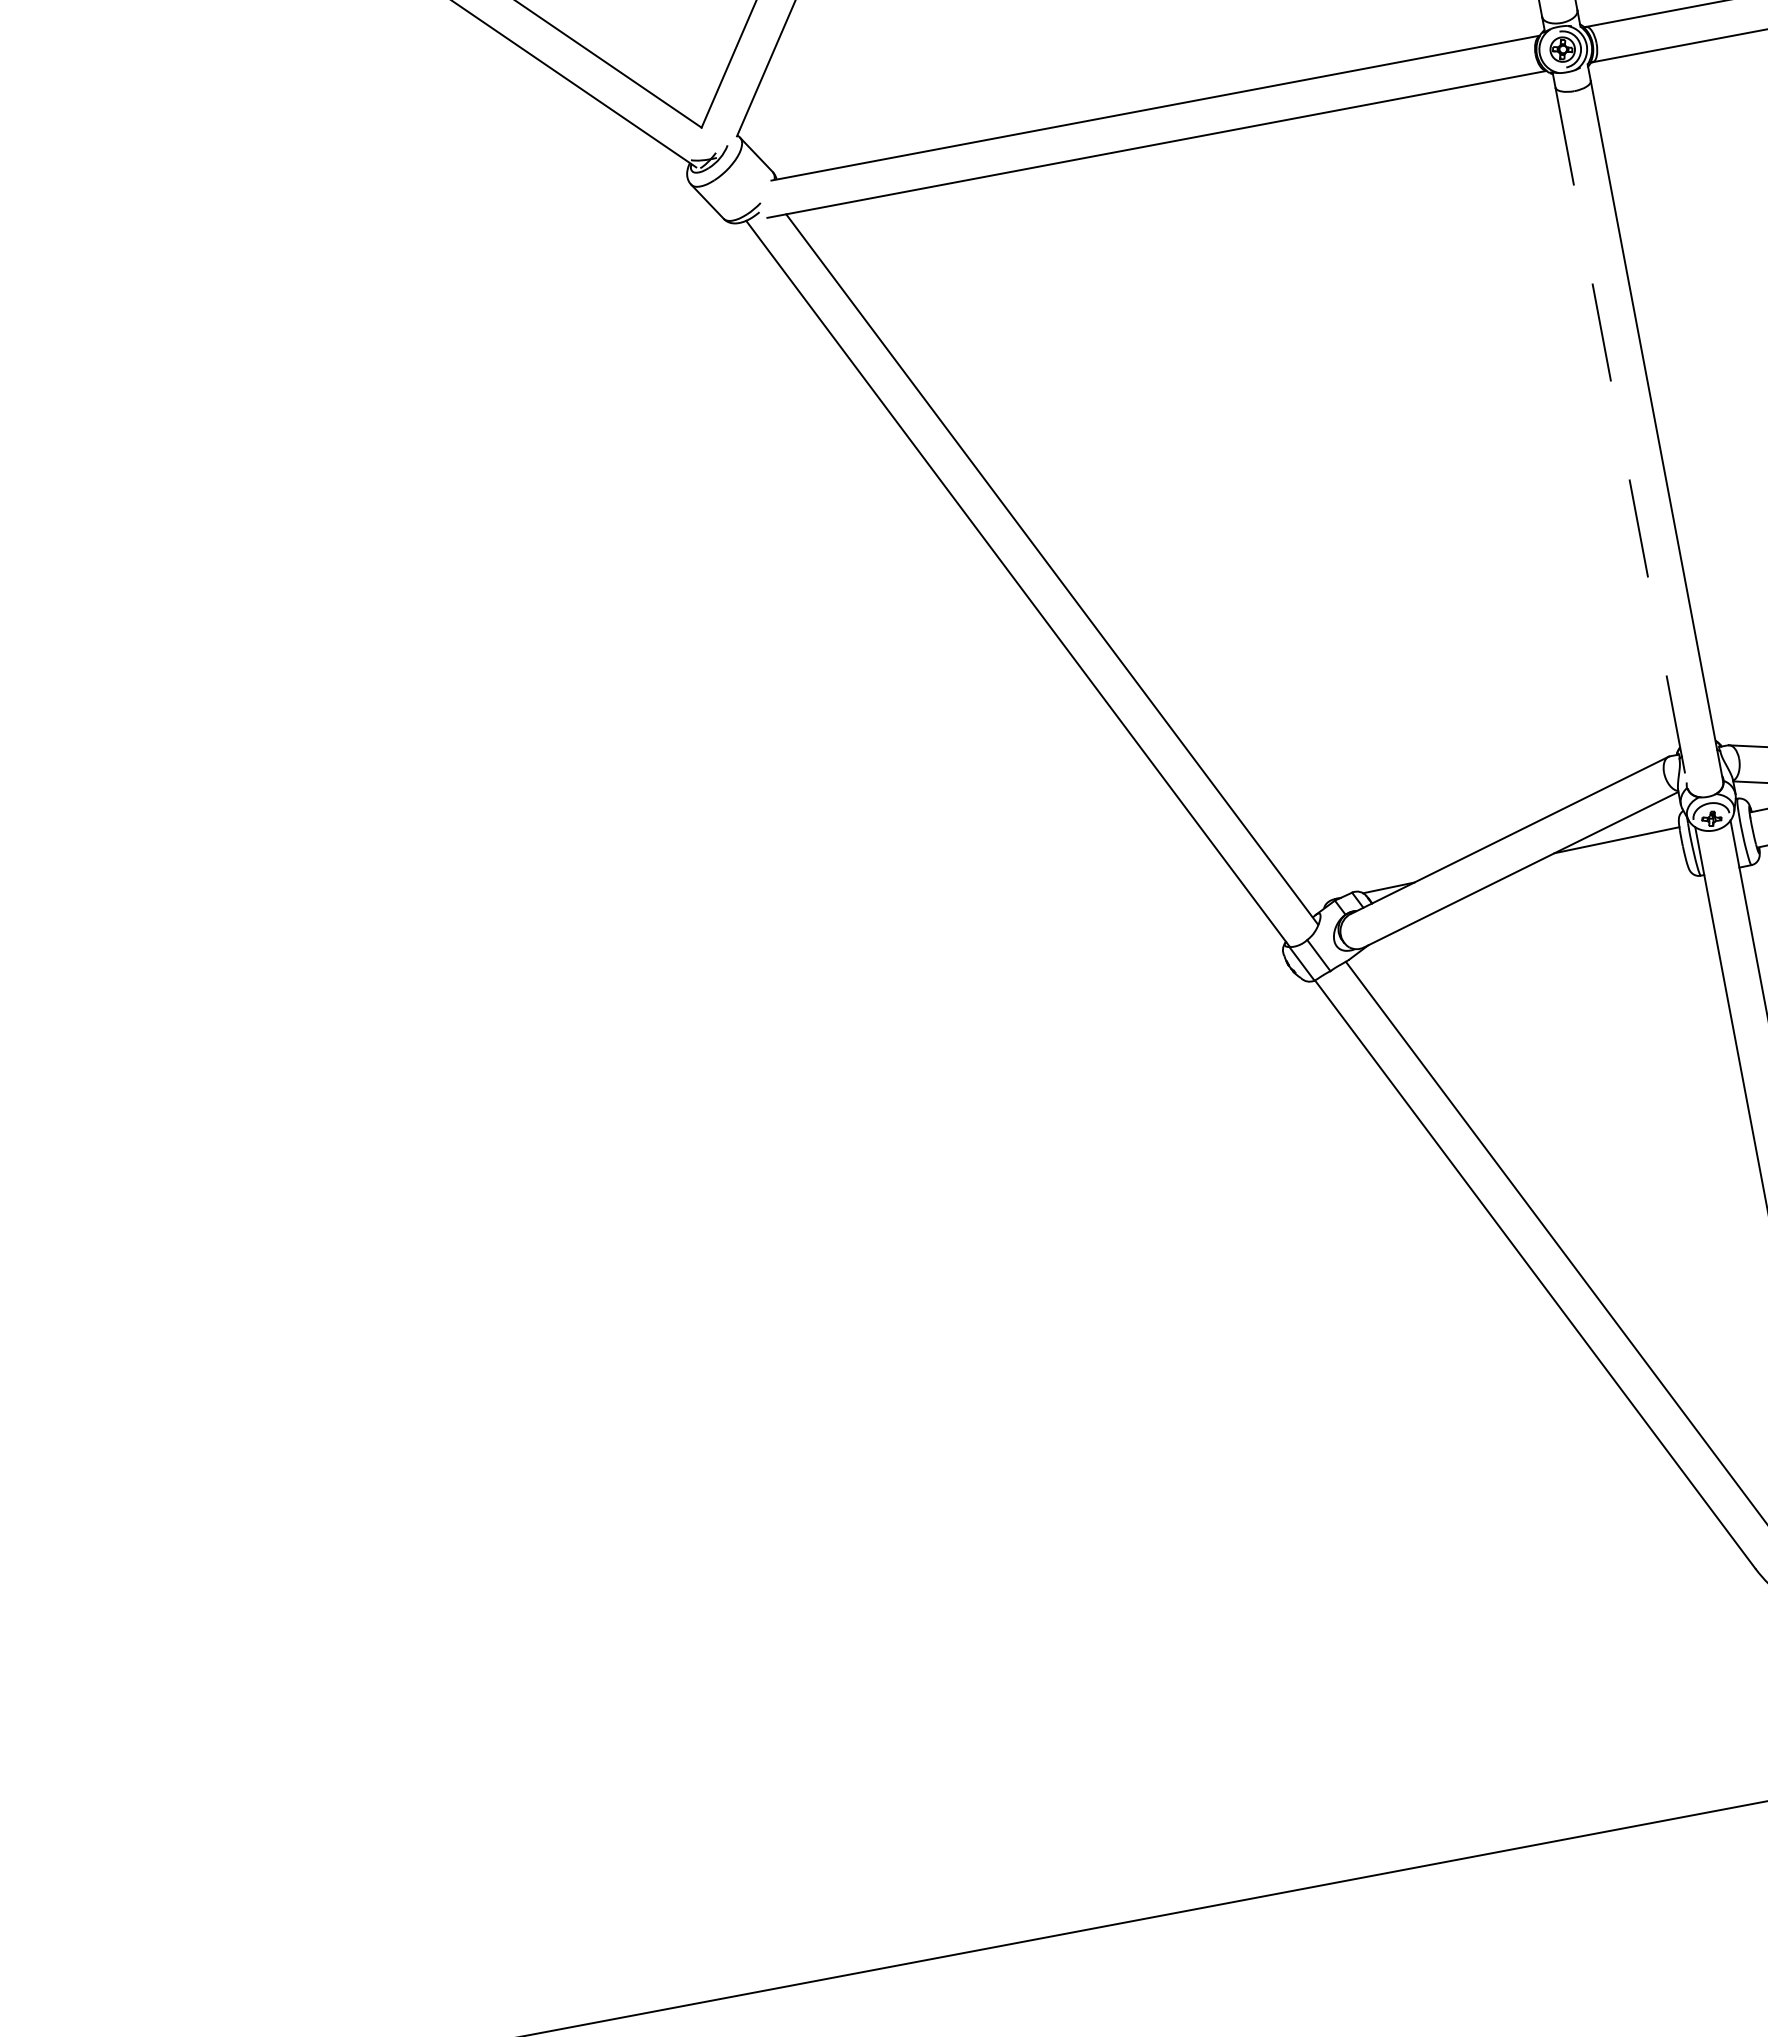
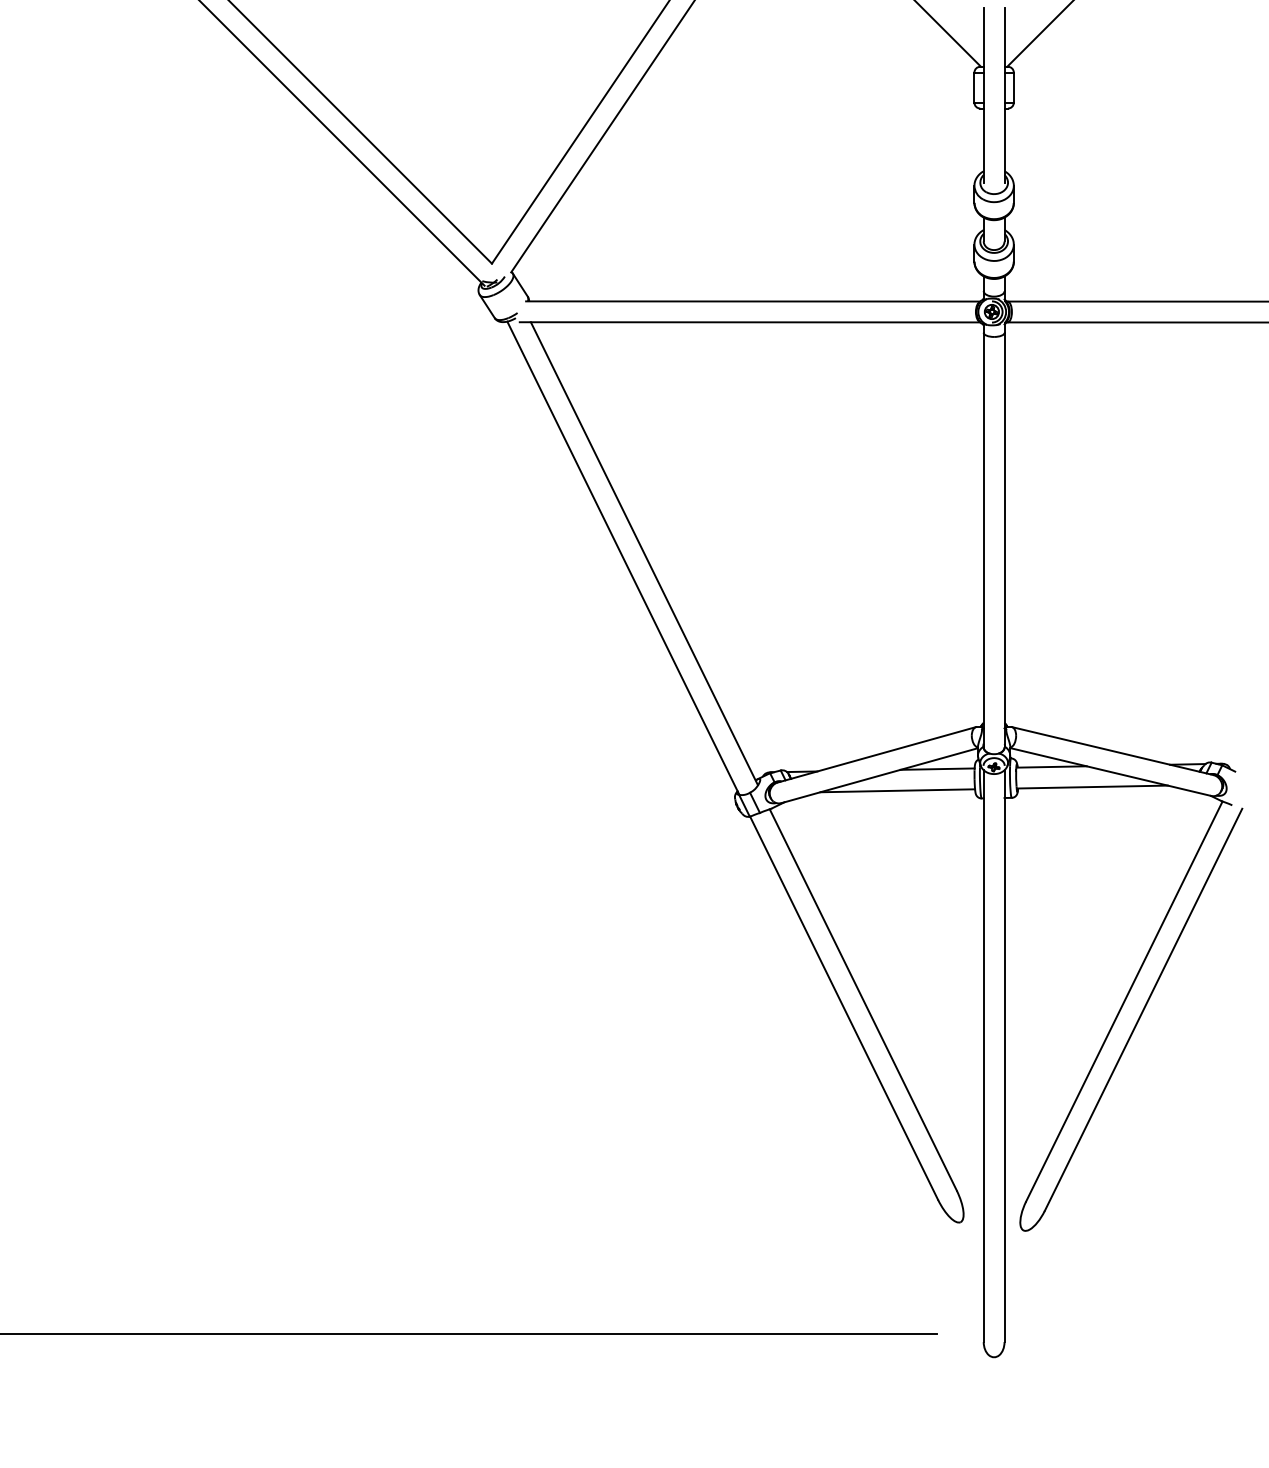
line: (1621, 438) -> (983, 540), dashed -> solid
line: (1555, 889) -> (897, 790), added

